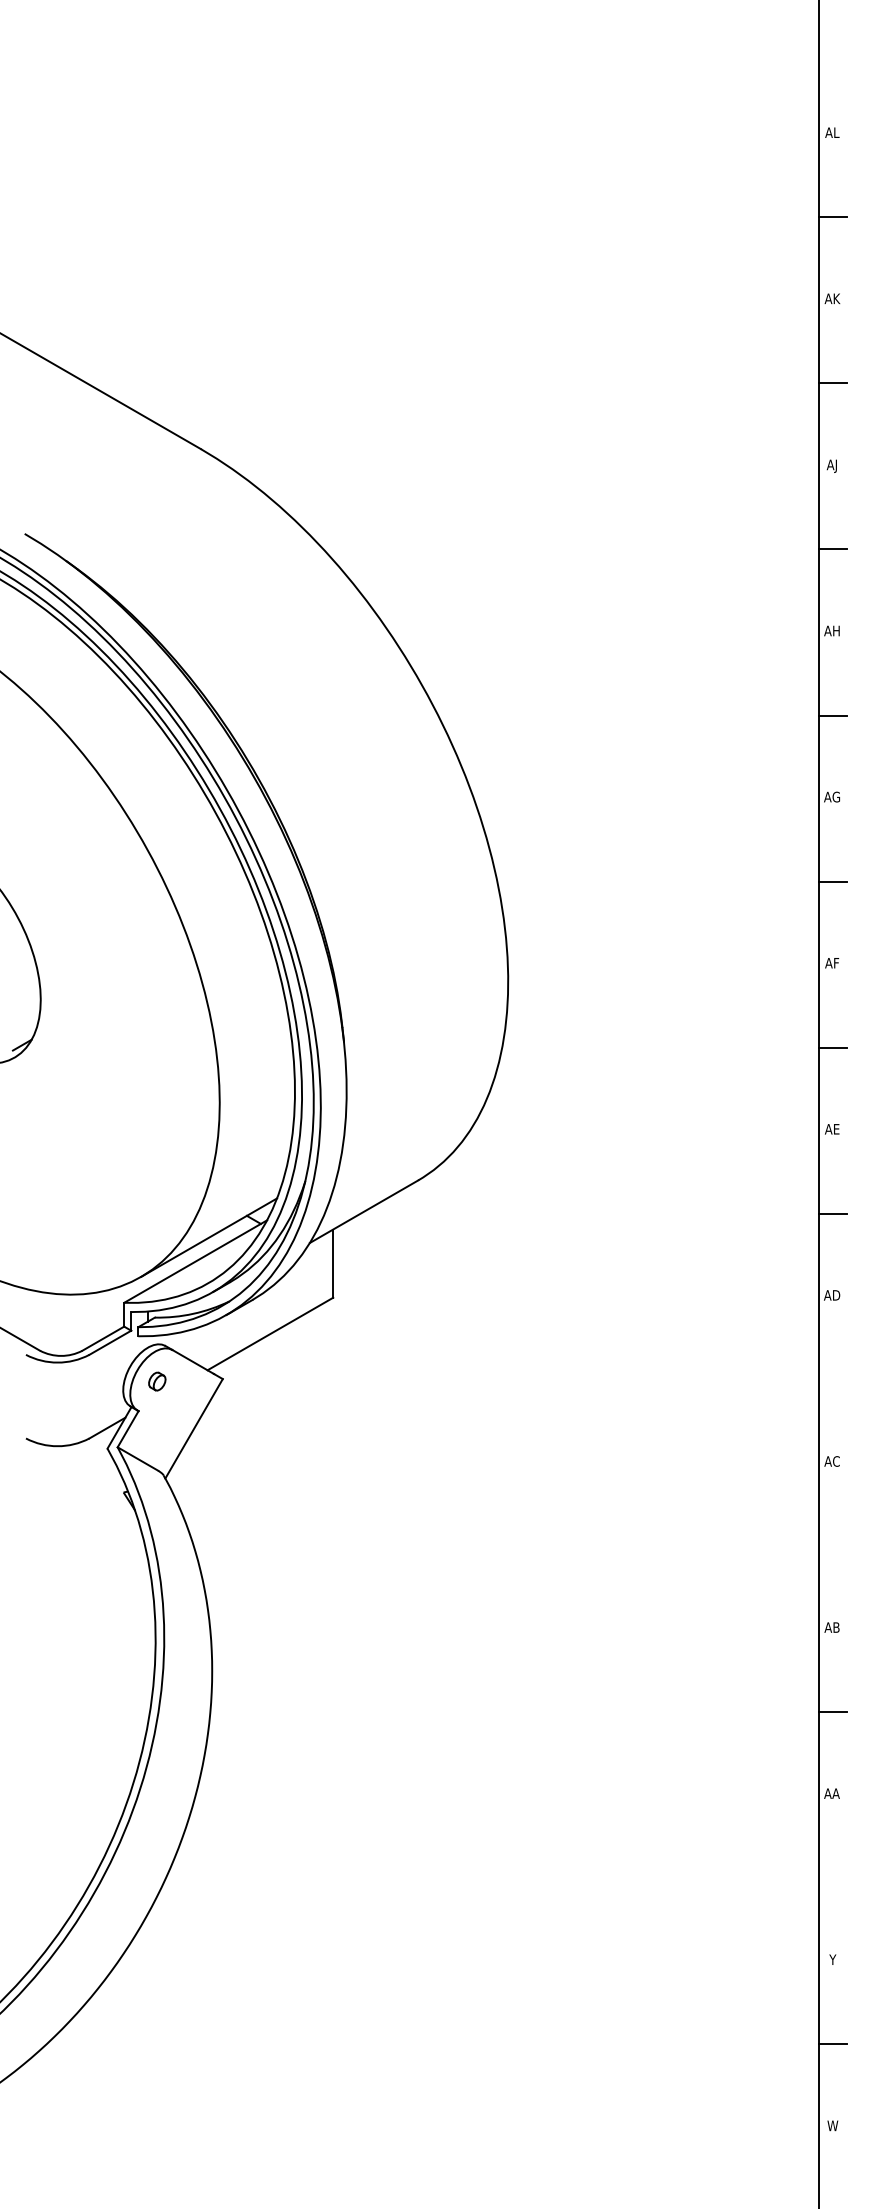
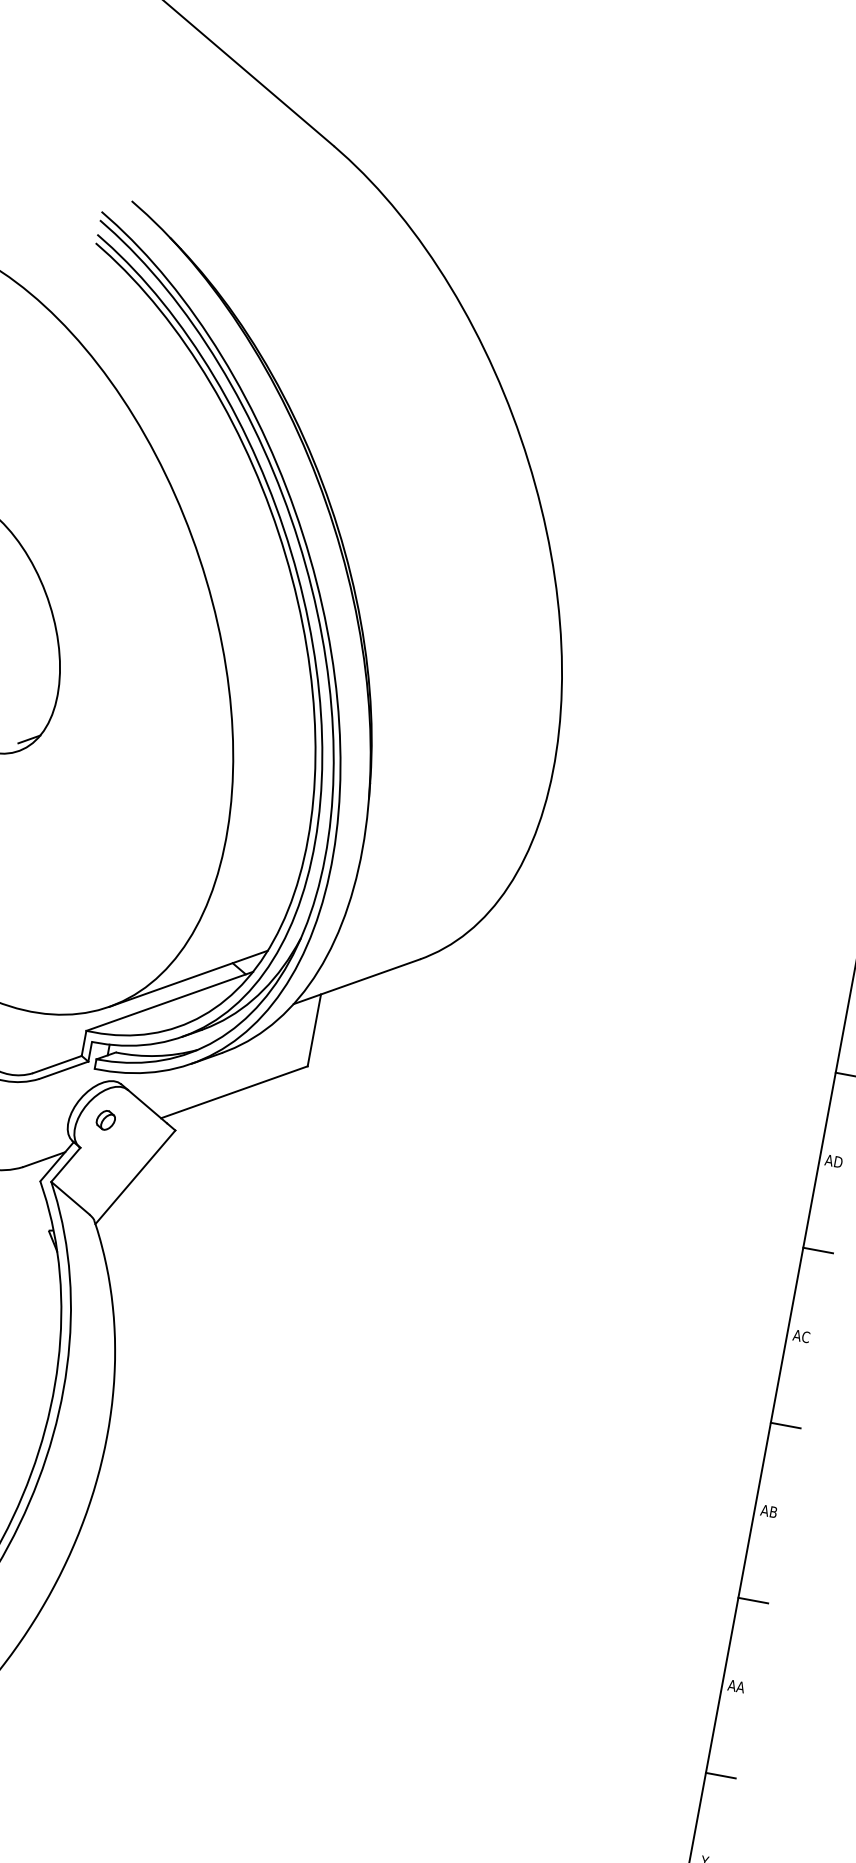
line: (832, 1379) -> (817, 1250), added
line: (832, 1546) -> (785, 1426), added
line: (832, 1878) -> (720, 1775), added

